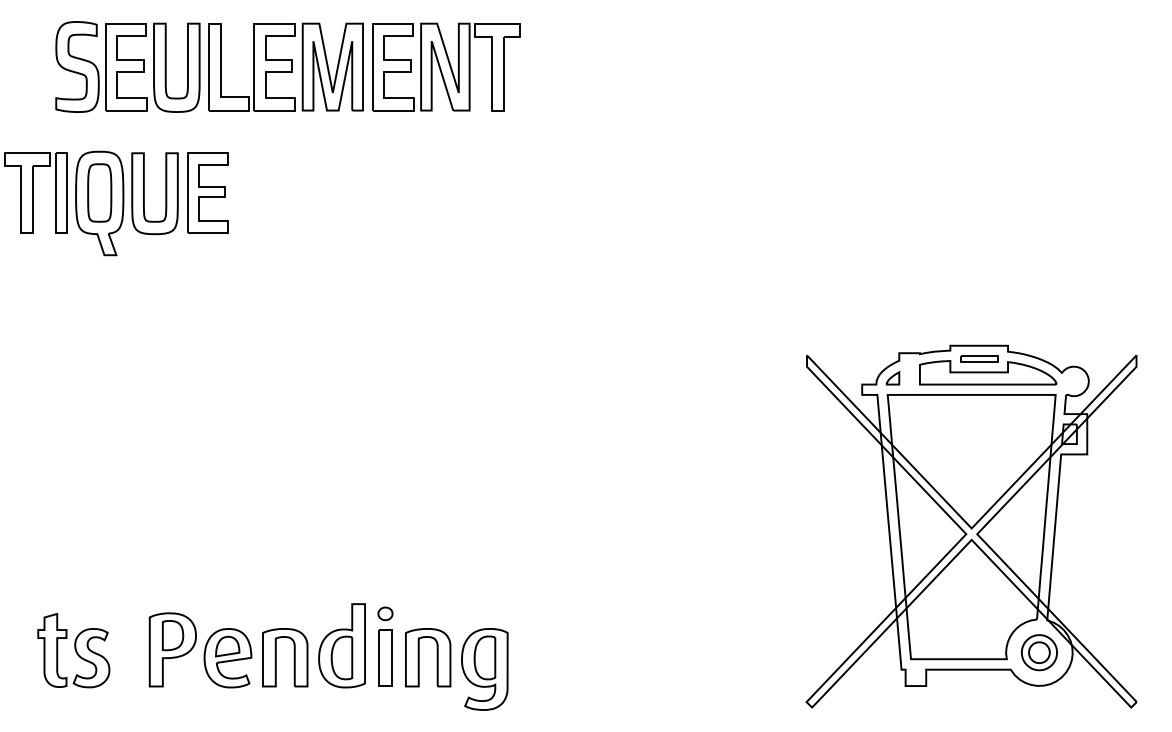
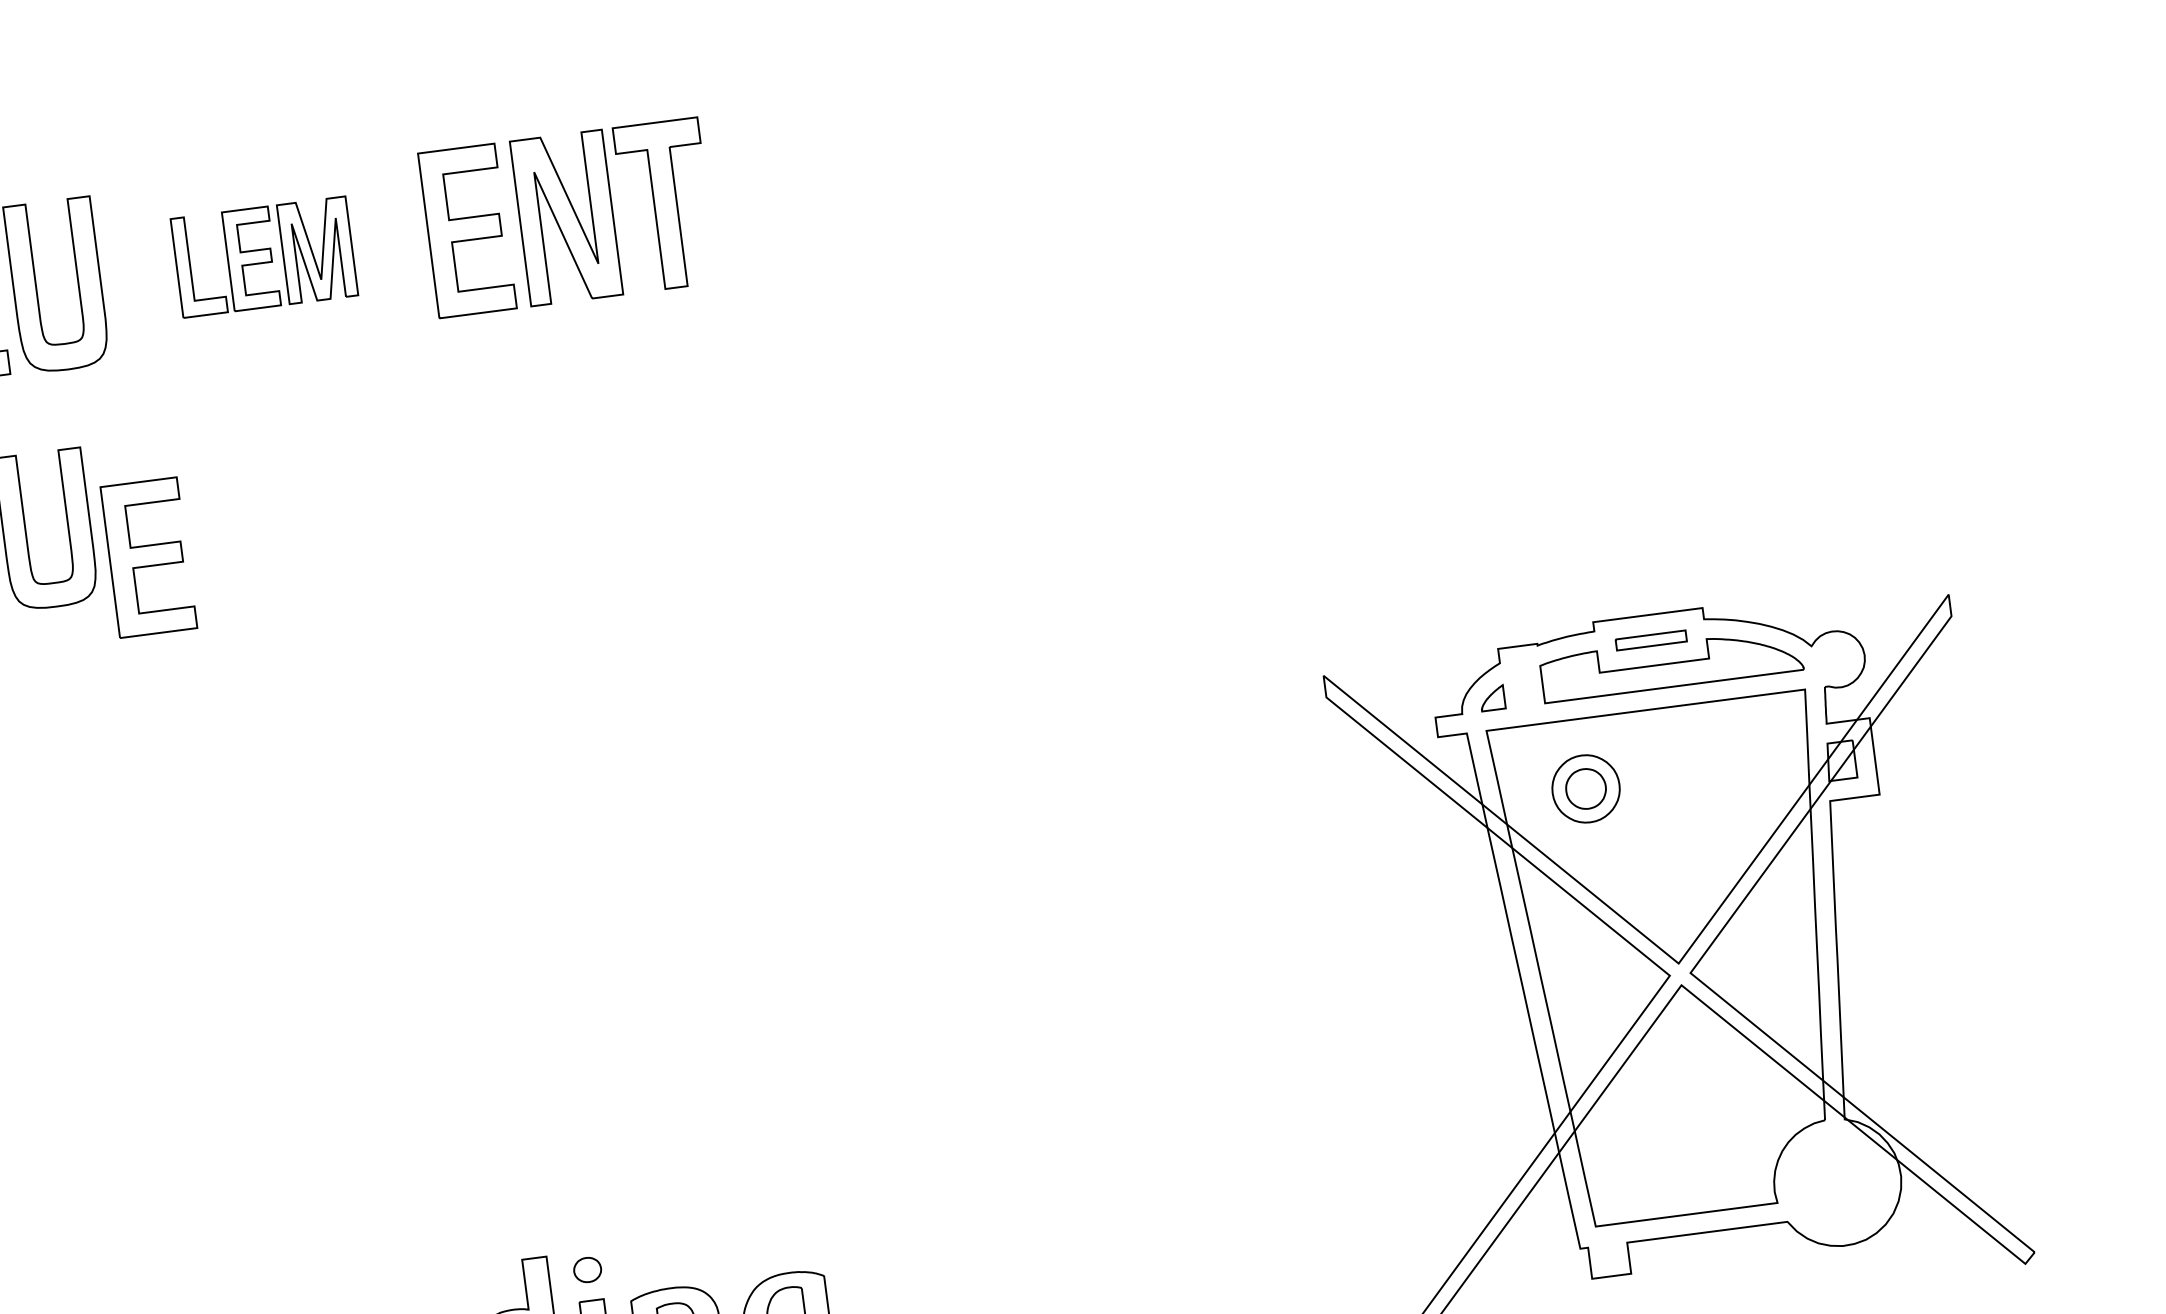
part: (285, 66) -> (263, 256), size x0.6
part: (207, 192) -> (147, 556), moved
part: (1039, 652) -> (1586, 788), moved

